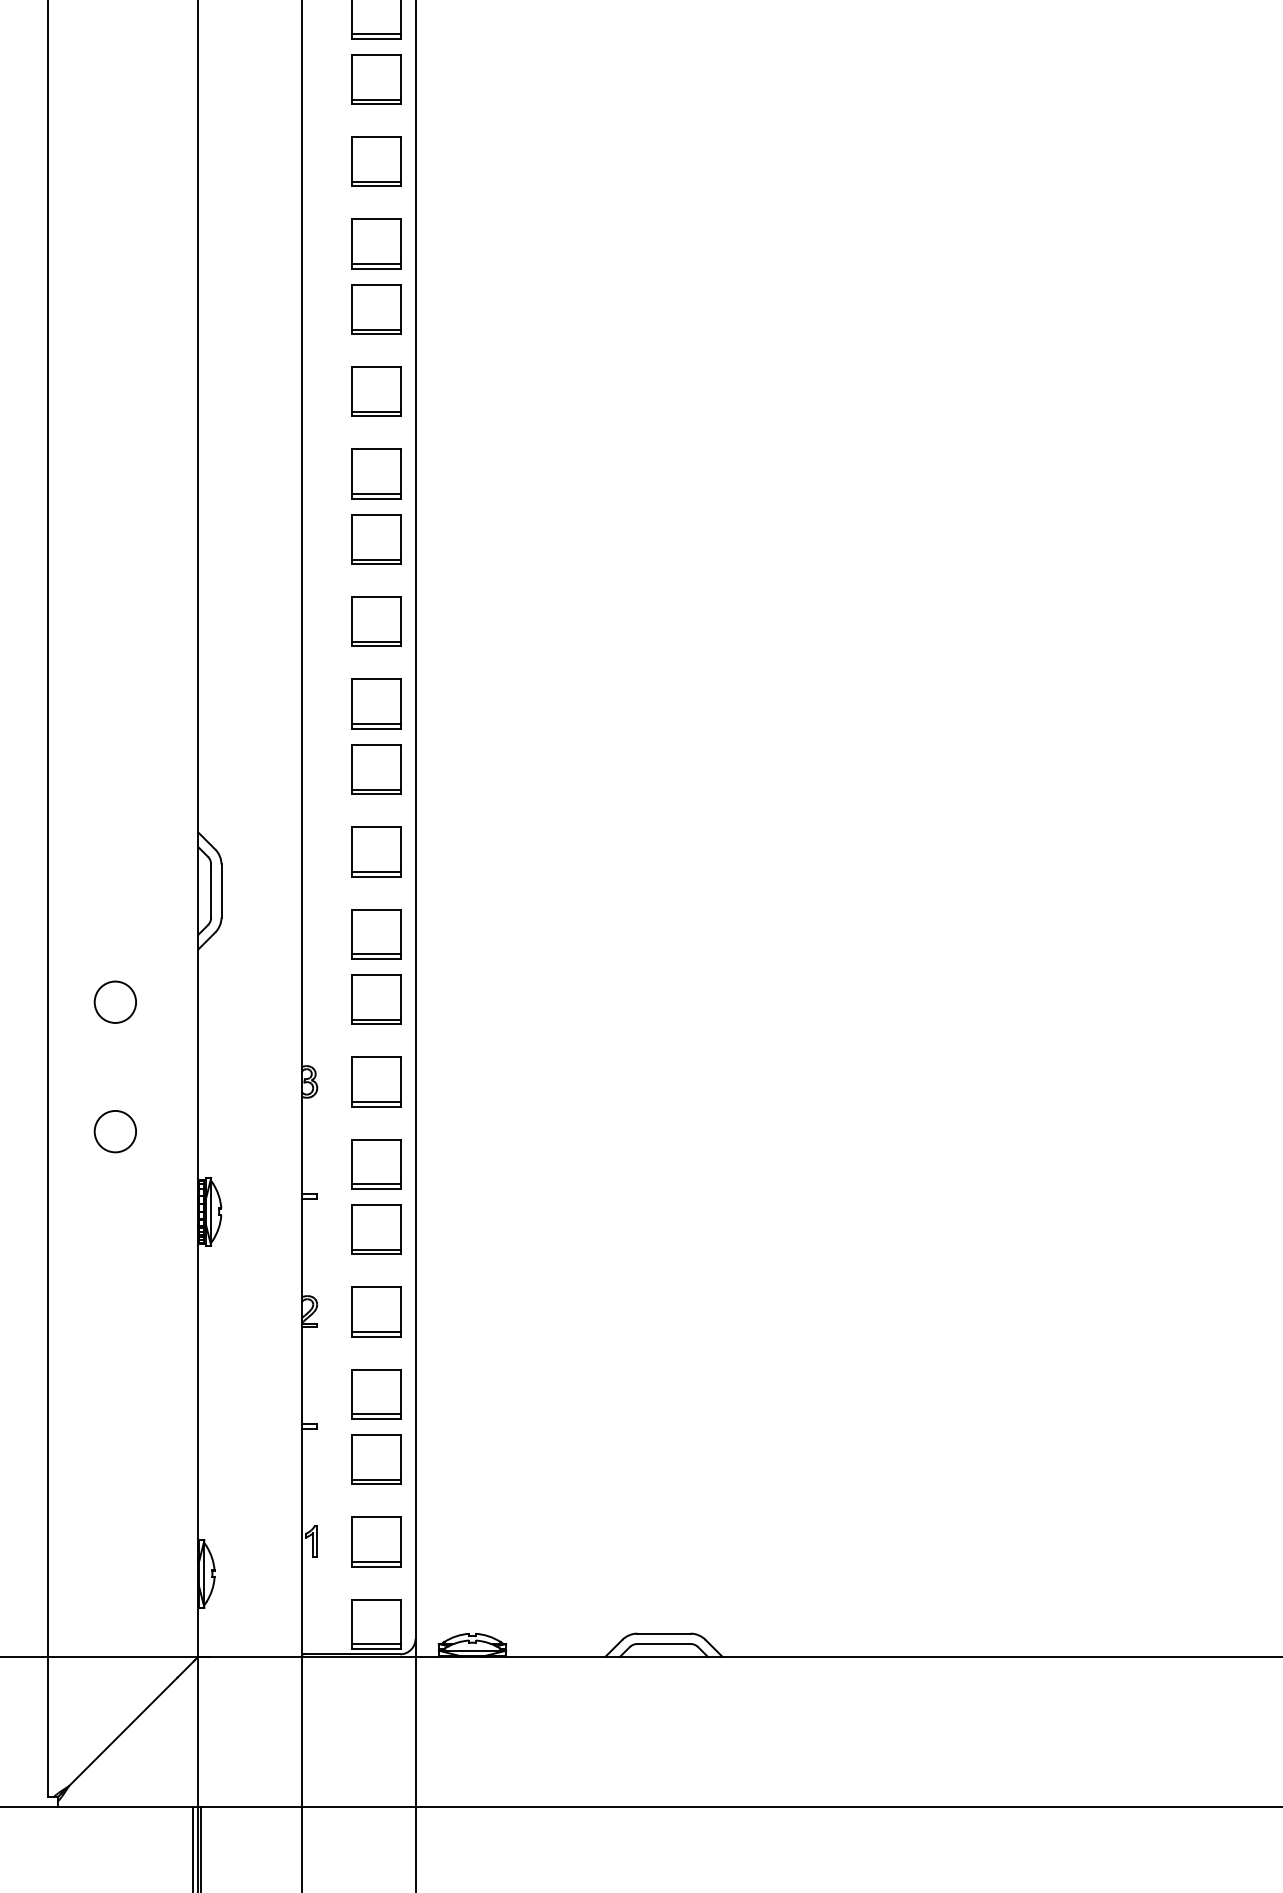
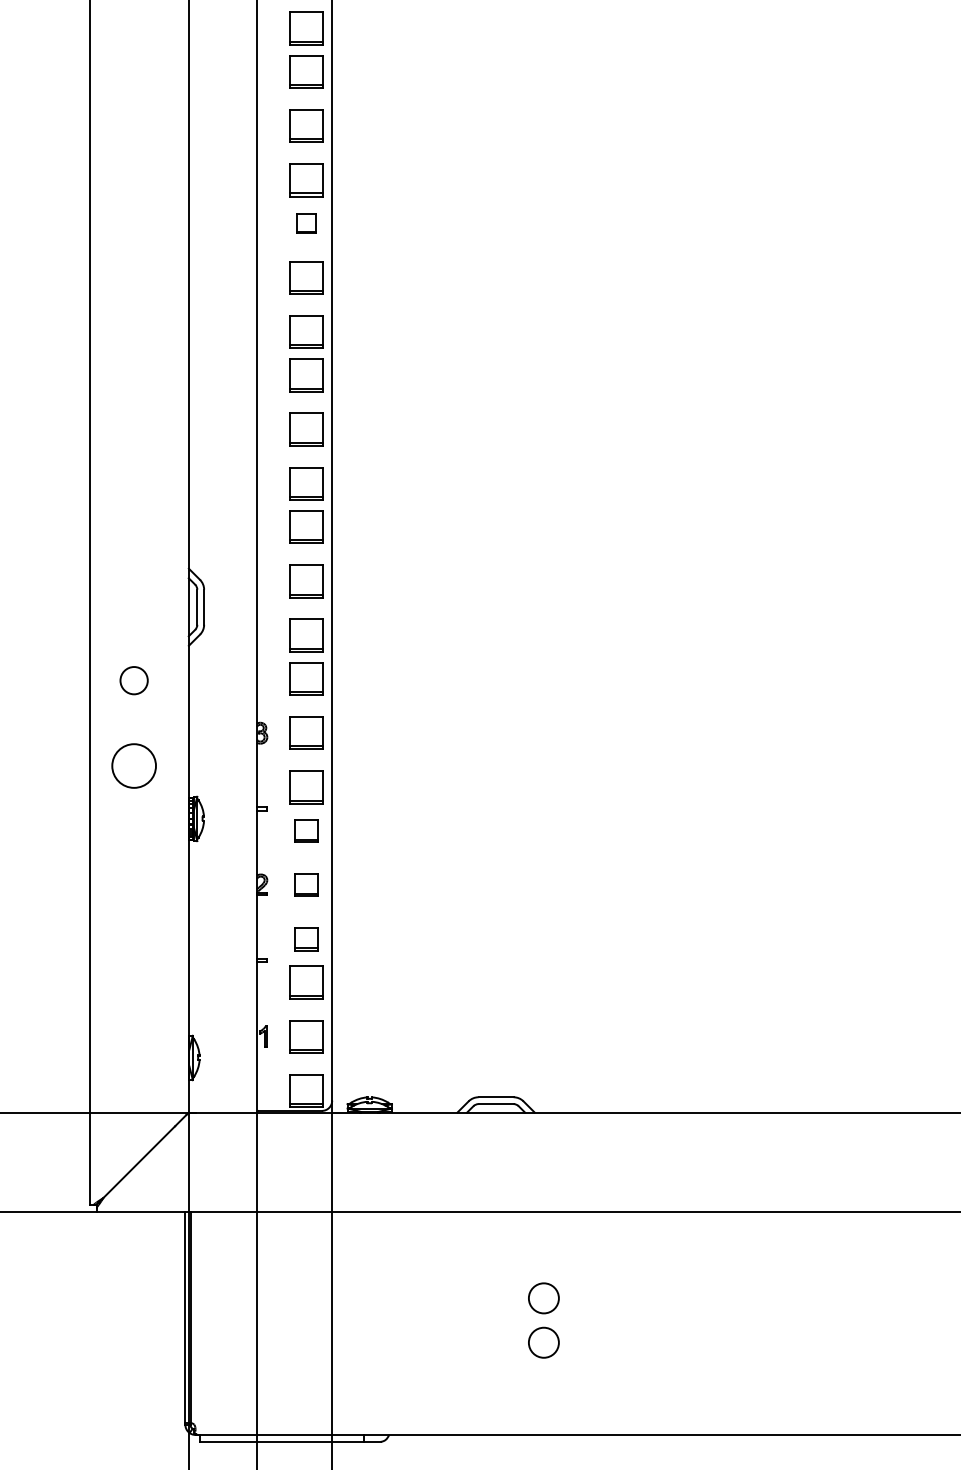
part: (376, 309) -> (306, 223), size x0.6
circle: (114, 1130) -> (133, 765), size x1.6
part: (376, 1229) -> (306, 830), size x0.7
part: (376, 1311) -> (306, 884), size x0.7
part: (376, 1393) -> (306, 938), size x0.7

